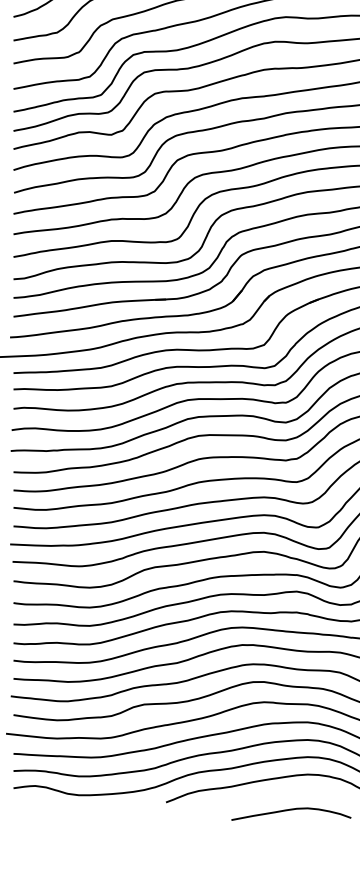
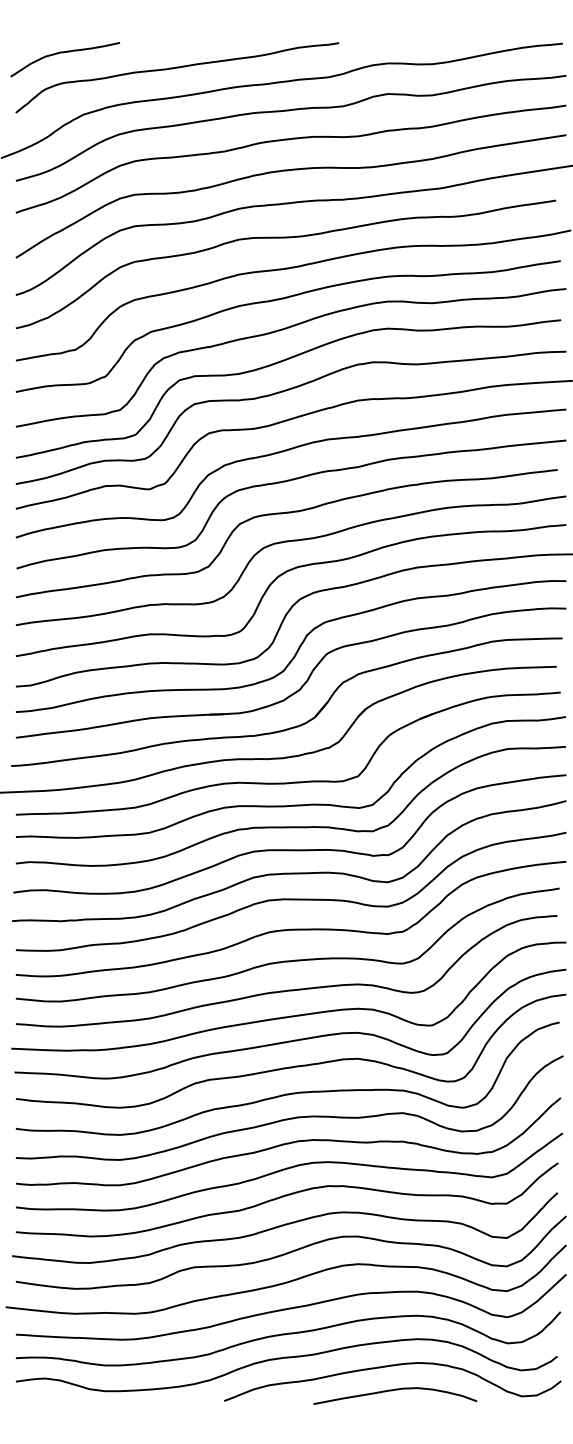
curve: (291, 810) -> (395, 1390), moved

